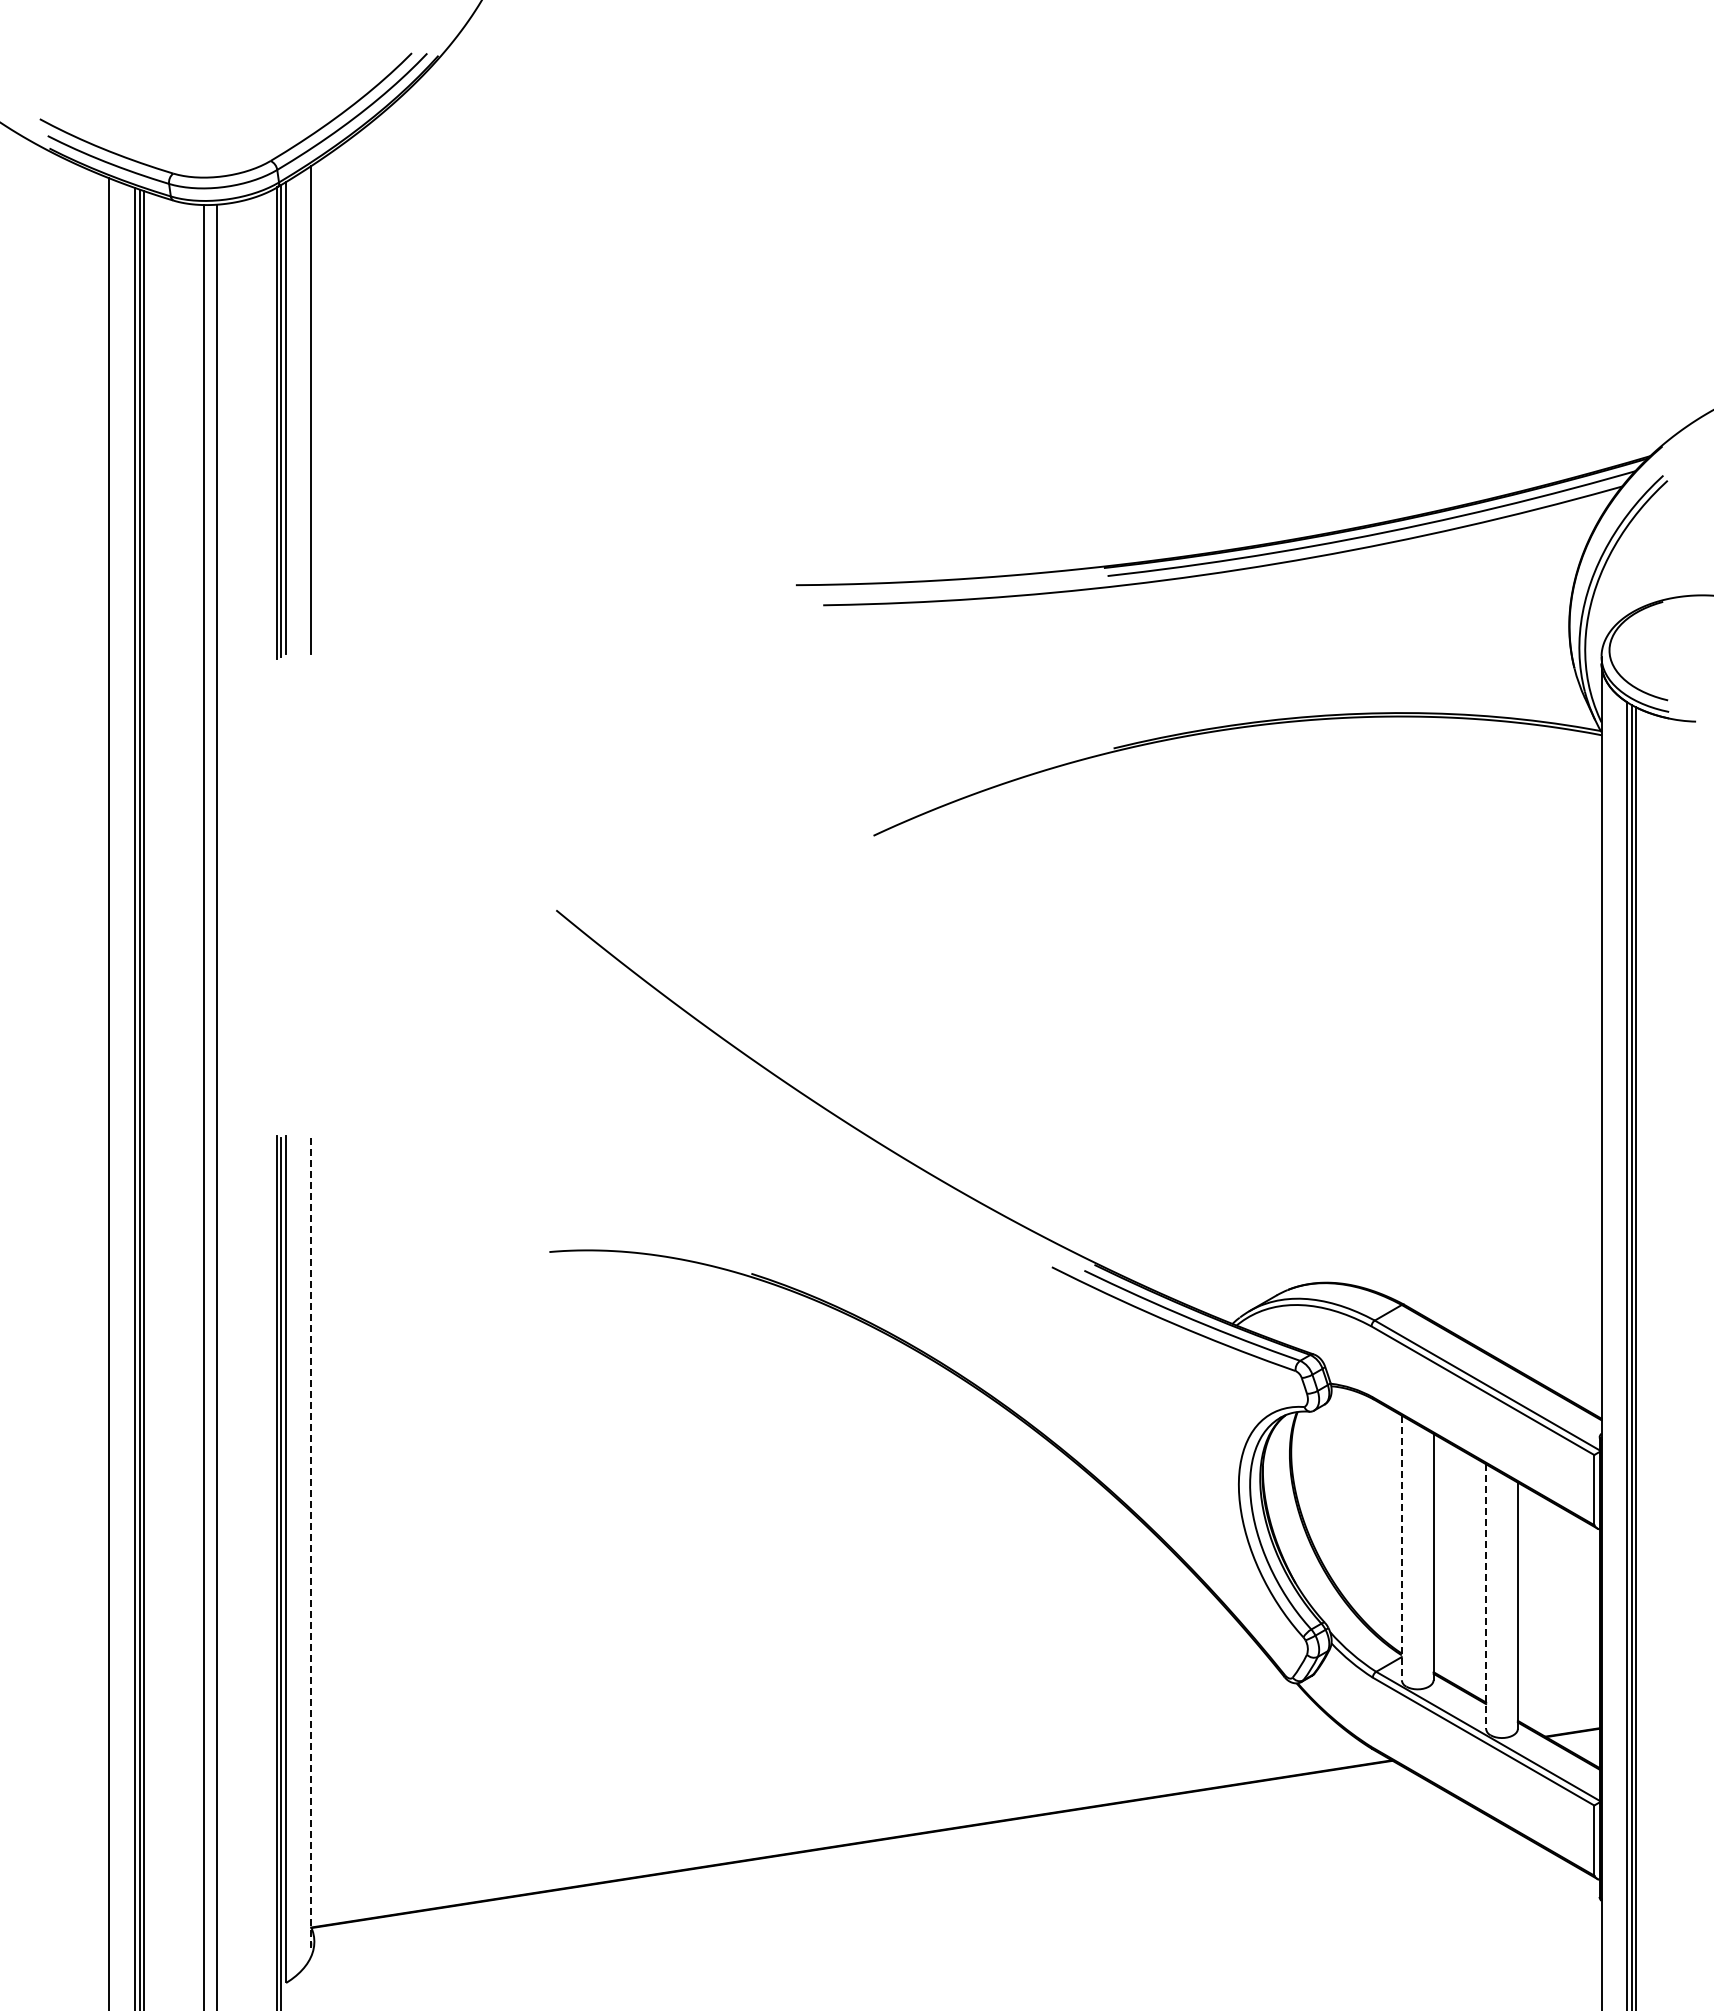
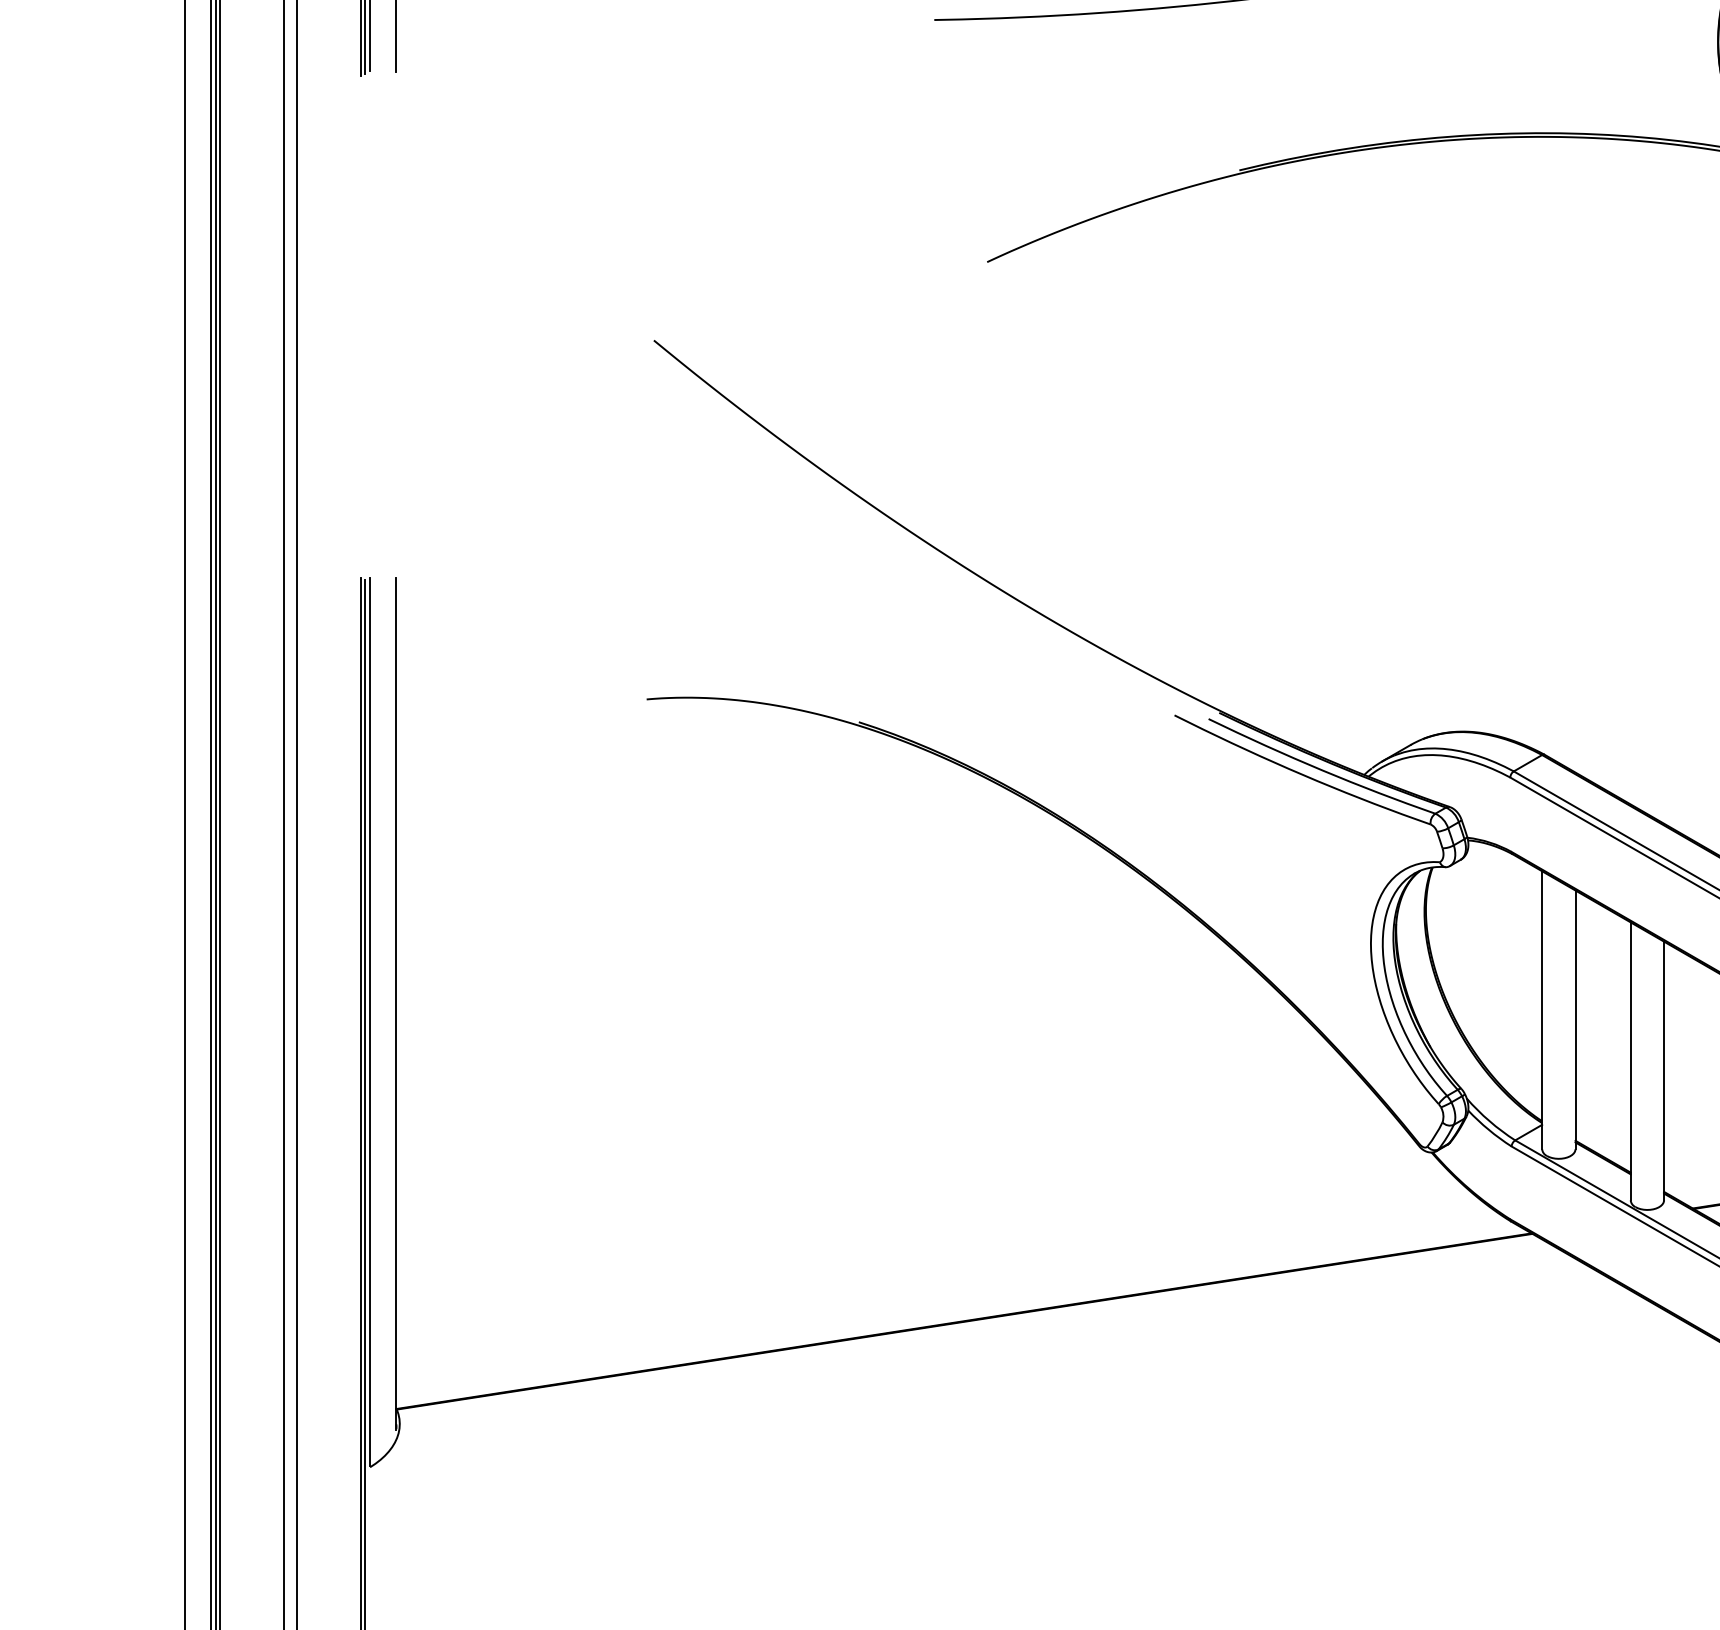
line: (311, 1542) -> (396, 1004), dashed -> solid
line: (1401, 1548) -> (1541, 1010), dashed -> solid
line: (1486, 1597) -> (1631, 1062), dashed -> solid

